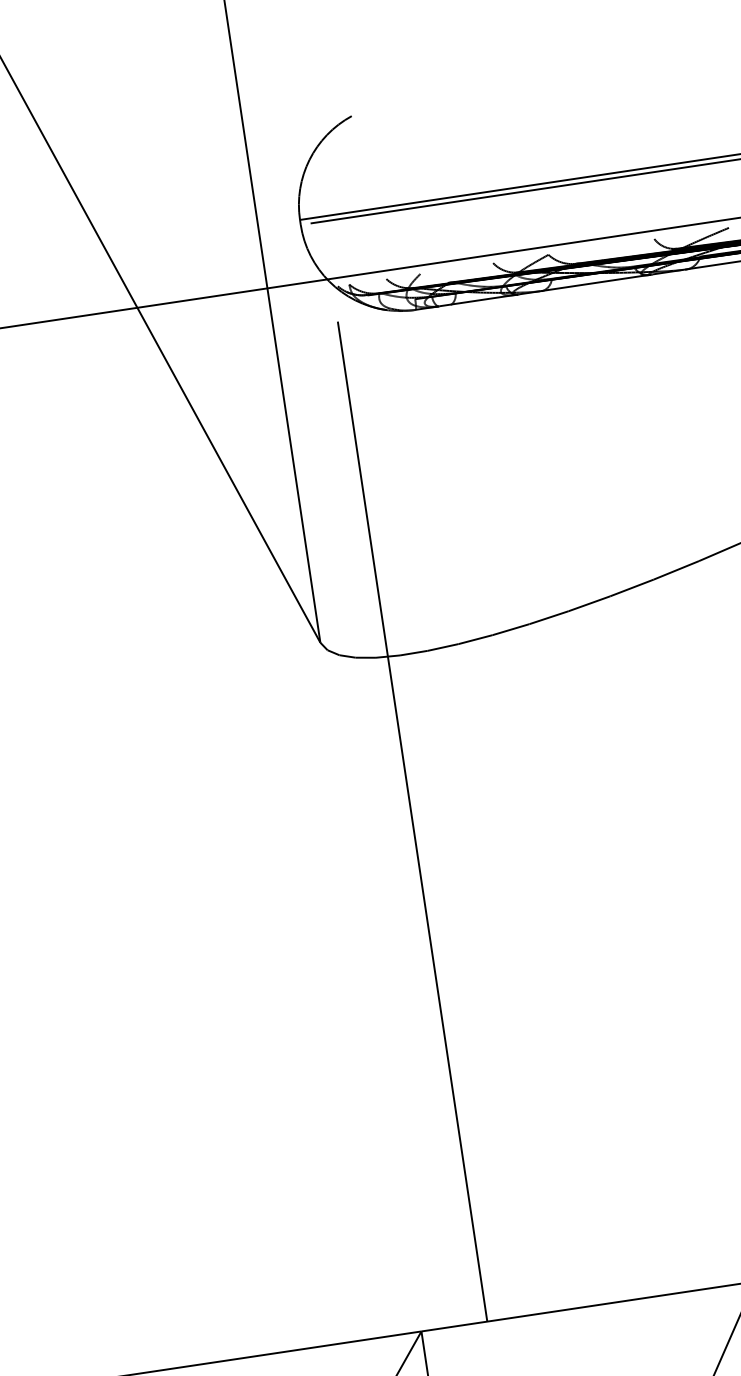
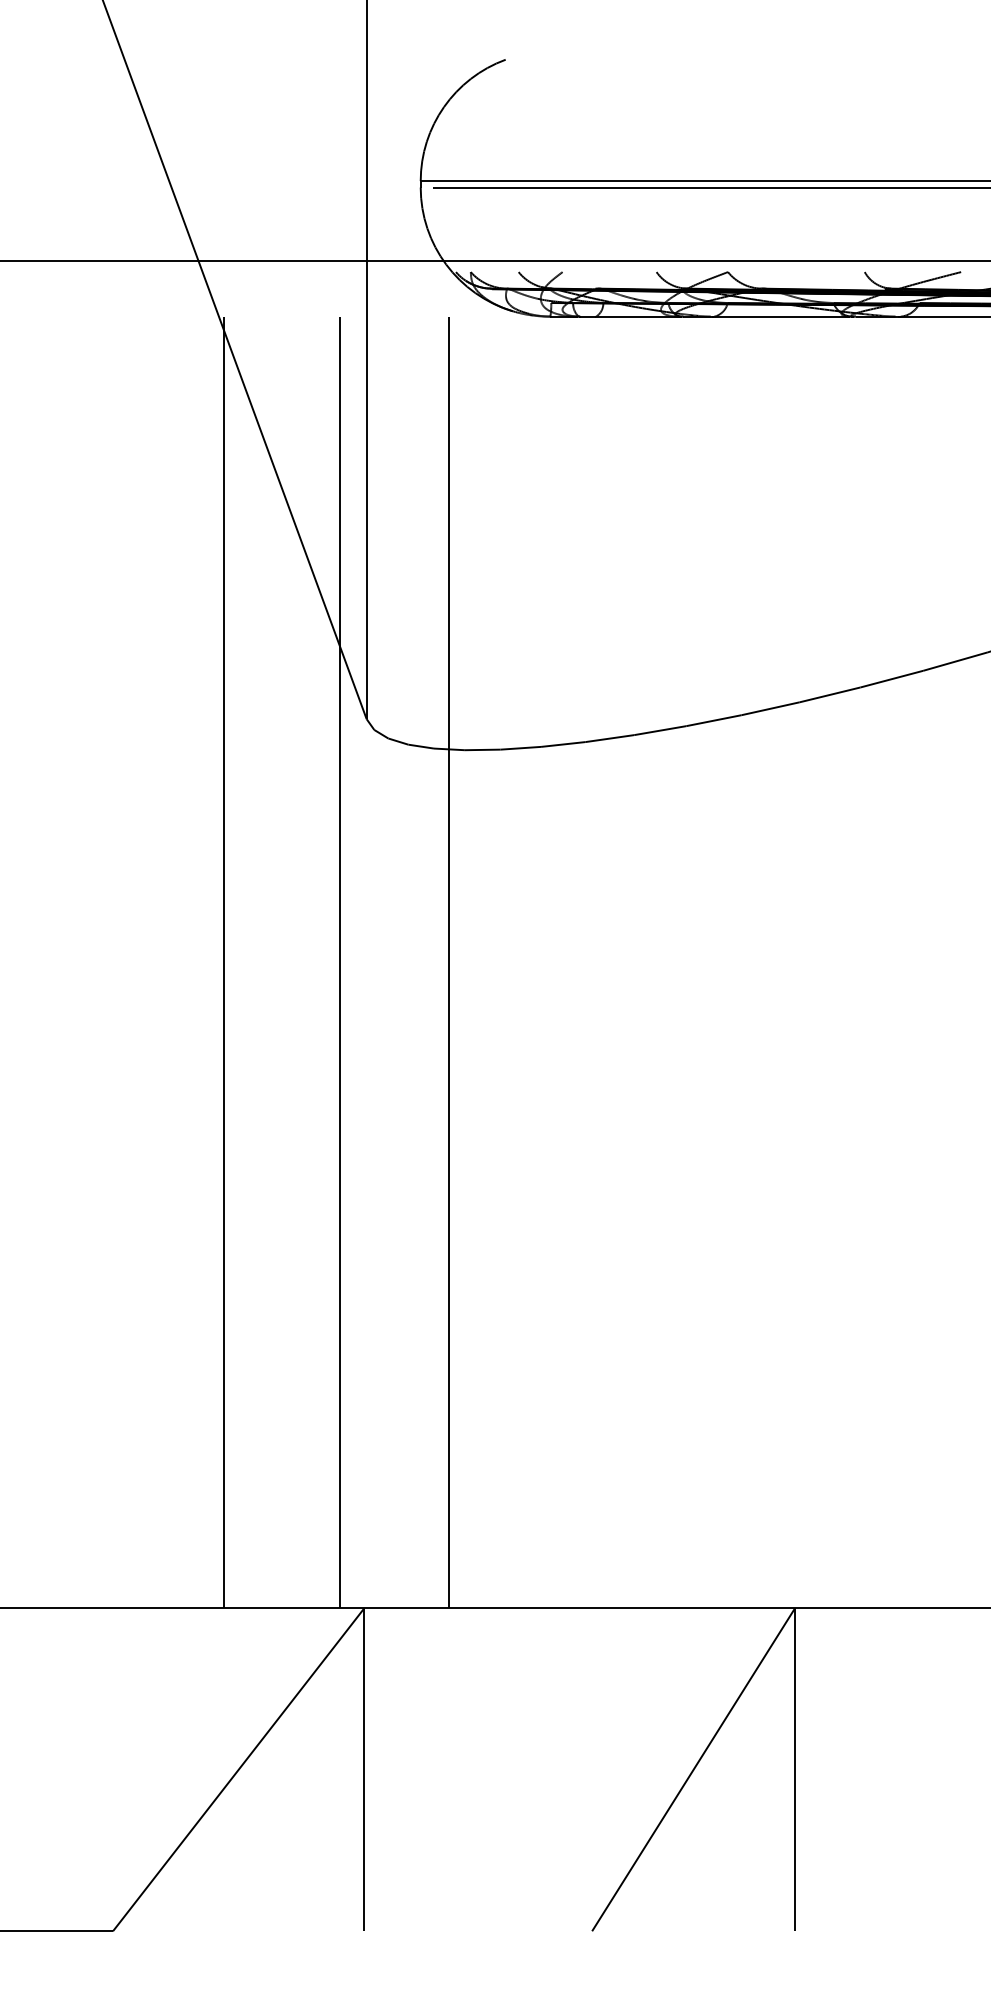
line: (328, 834) -> (340, 962), added
line: (237, 847) -> (223, 962), added

